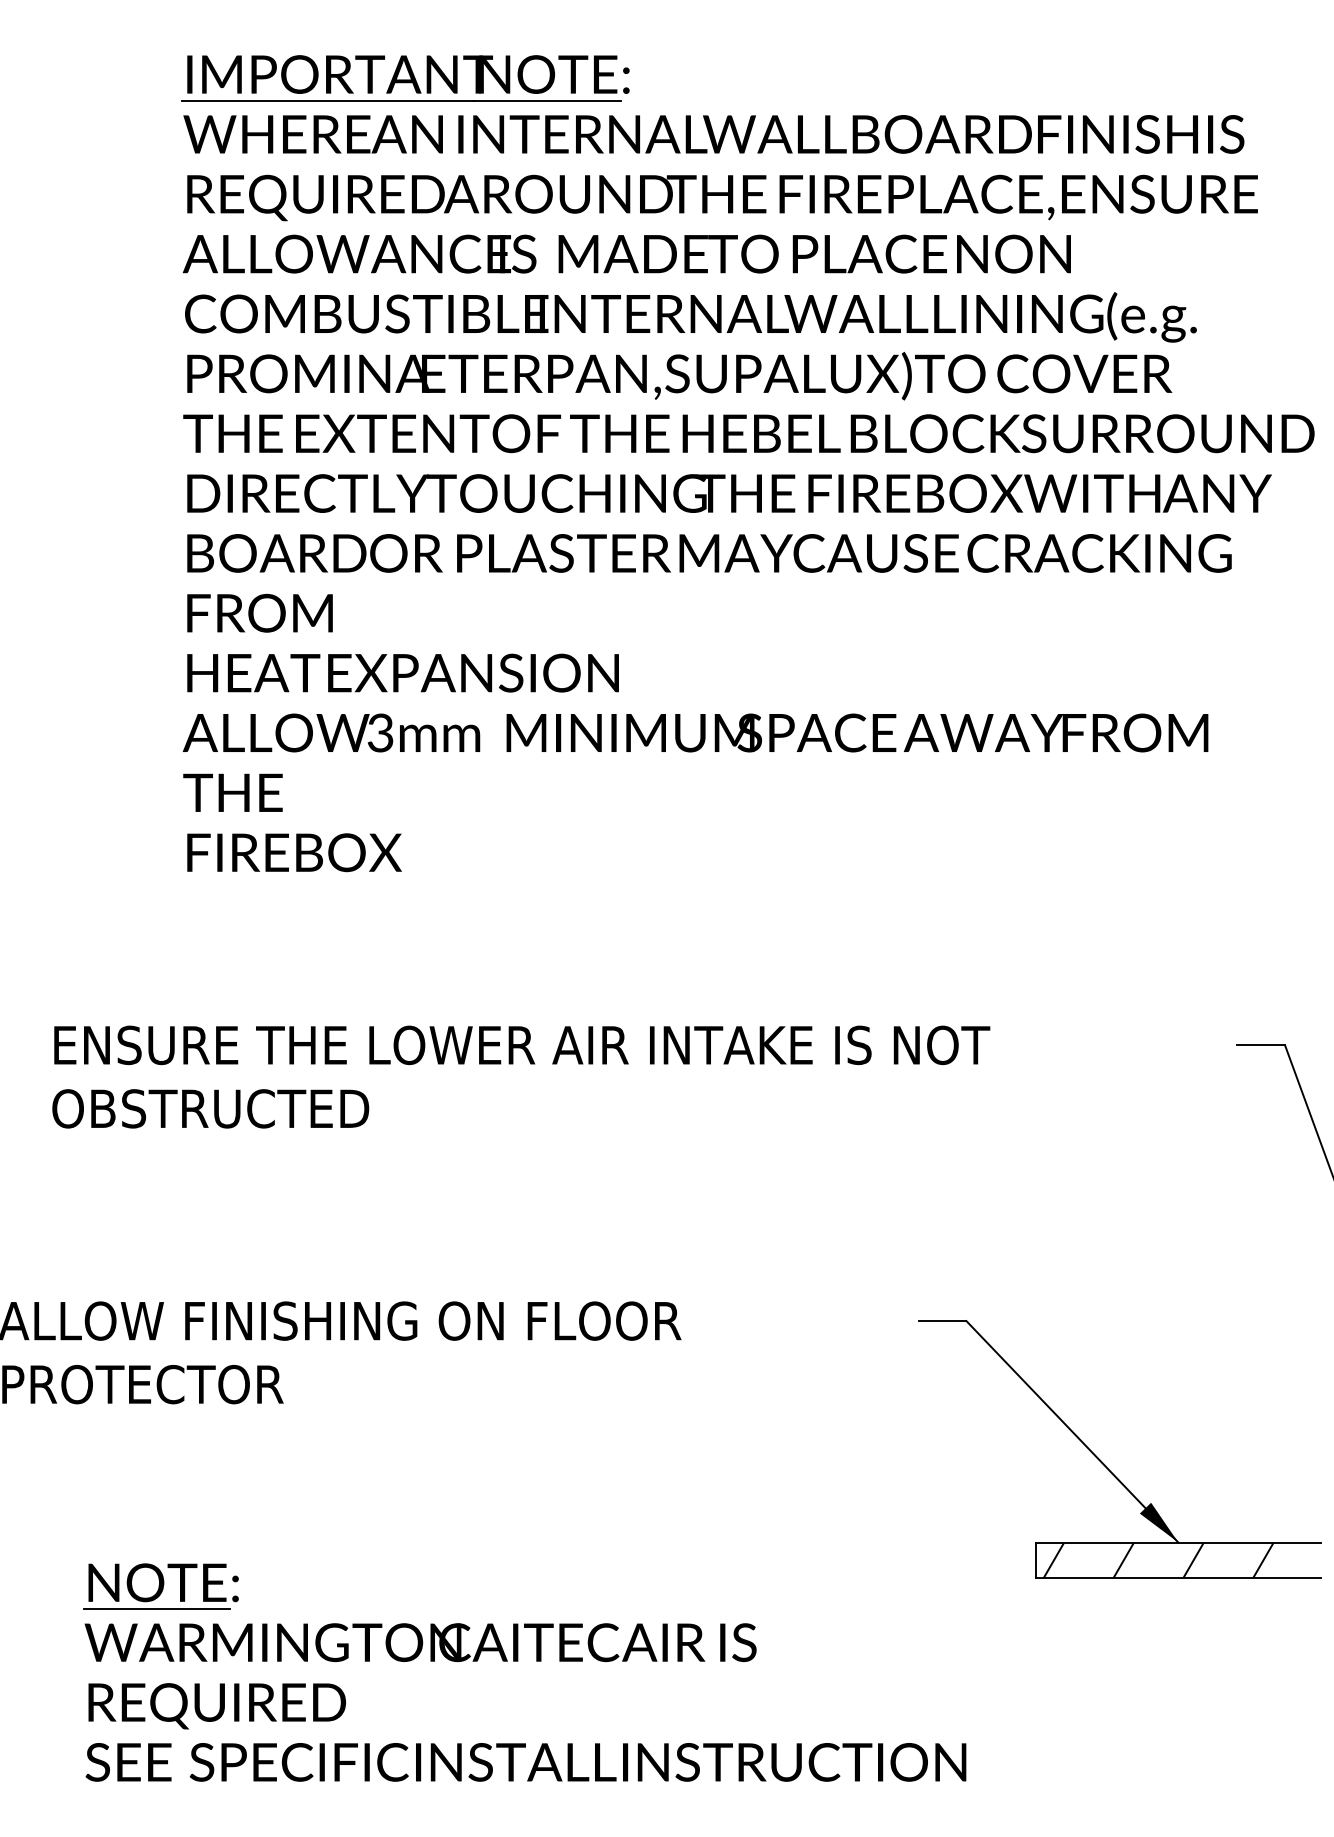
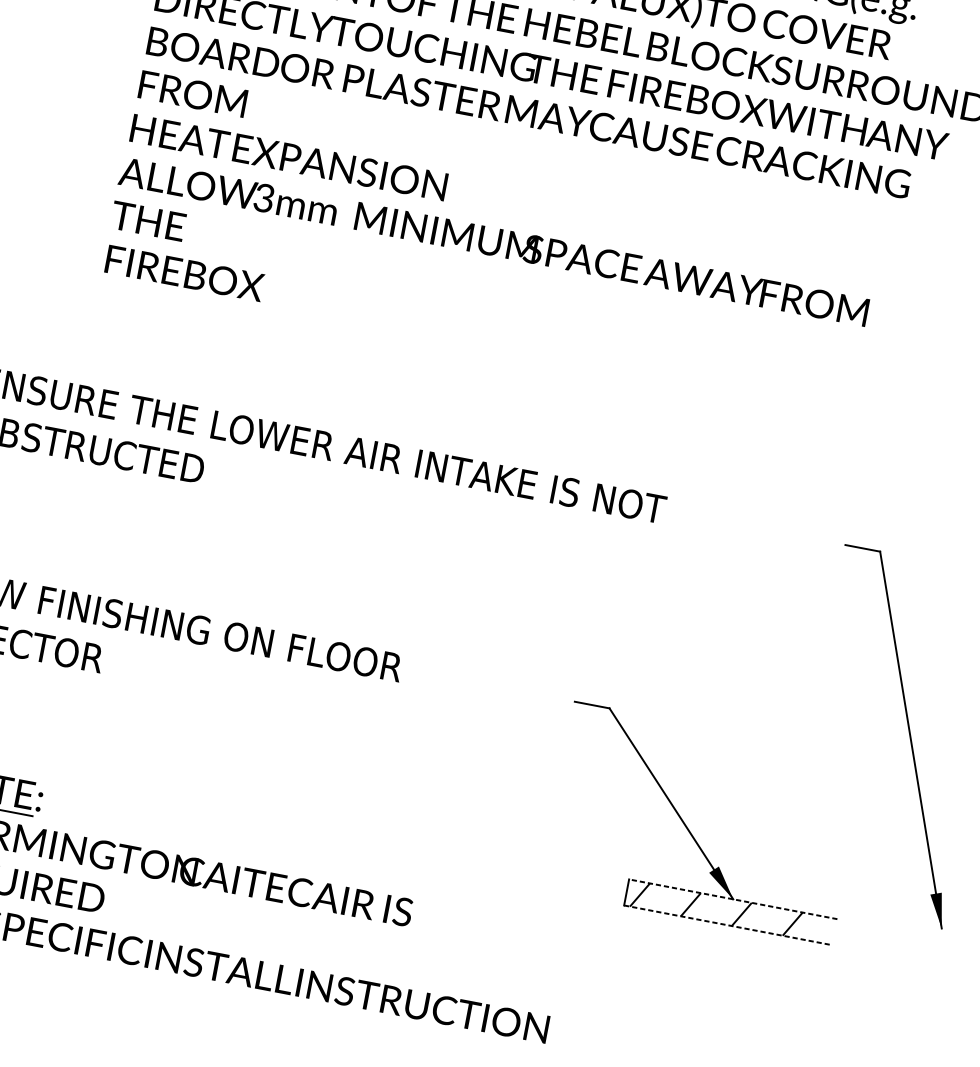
line: (1178, 1542) -> (733, 899), solid -> dashed
line: (1178, 1578) -> (728, 925), solid -> dashed

